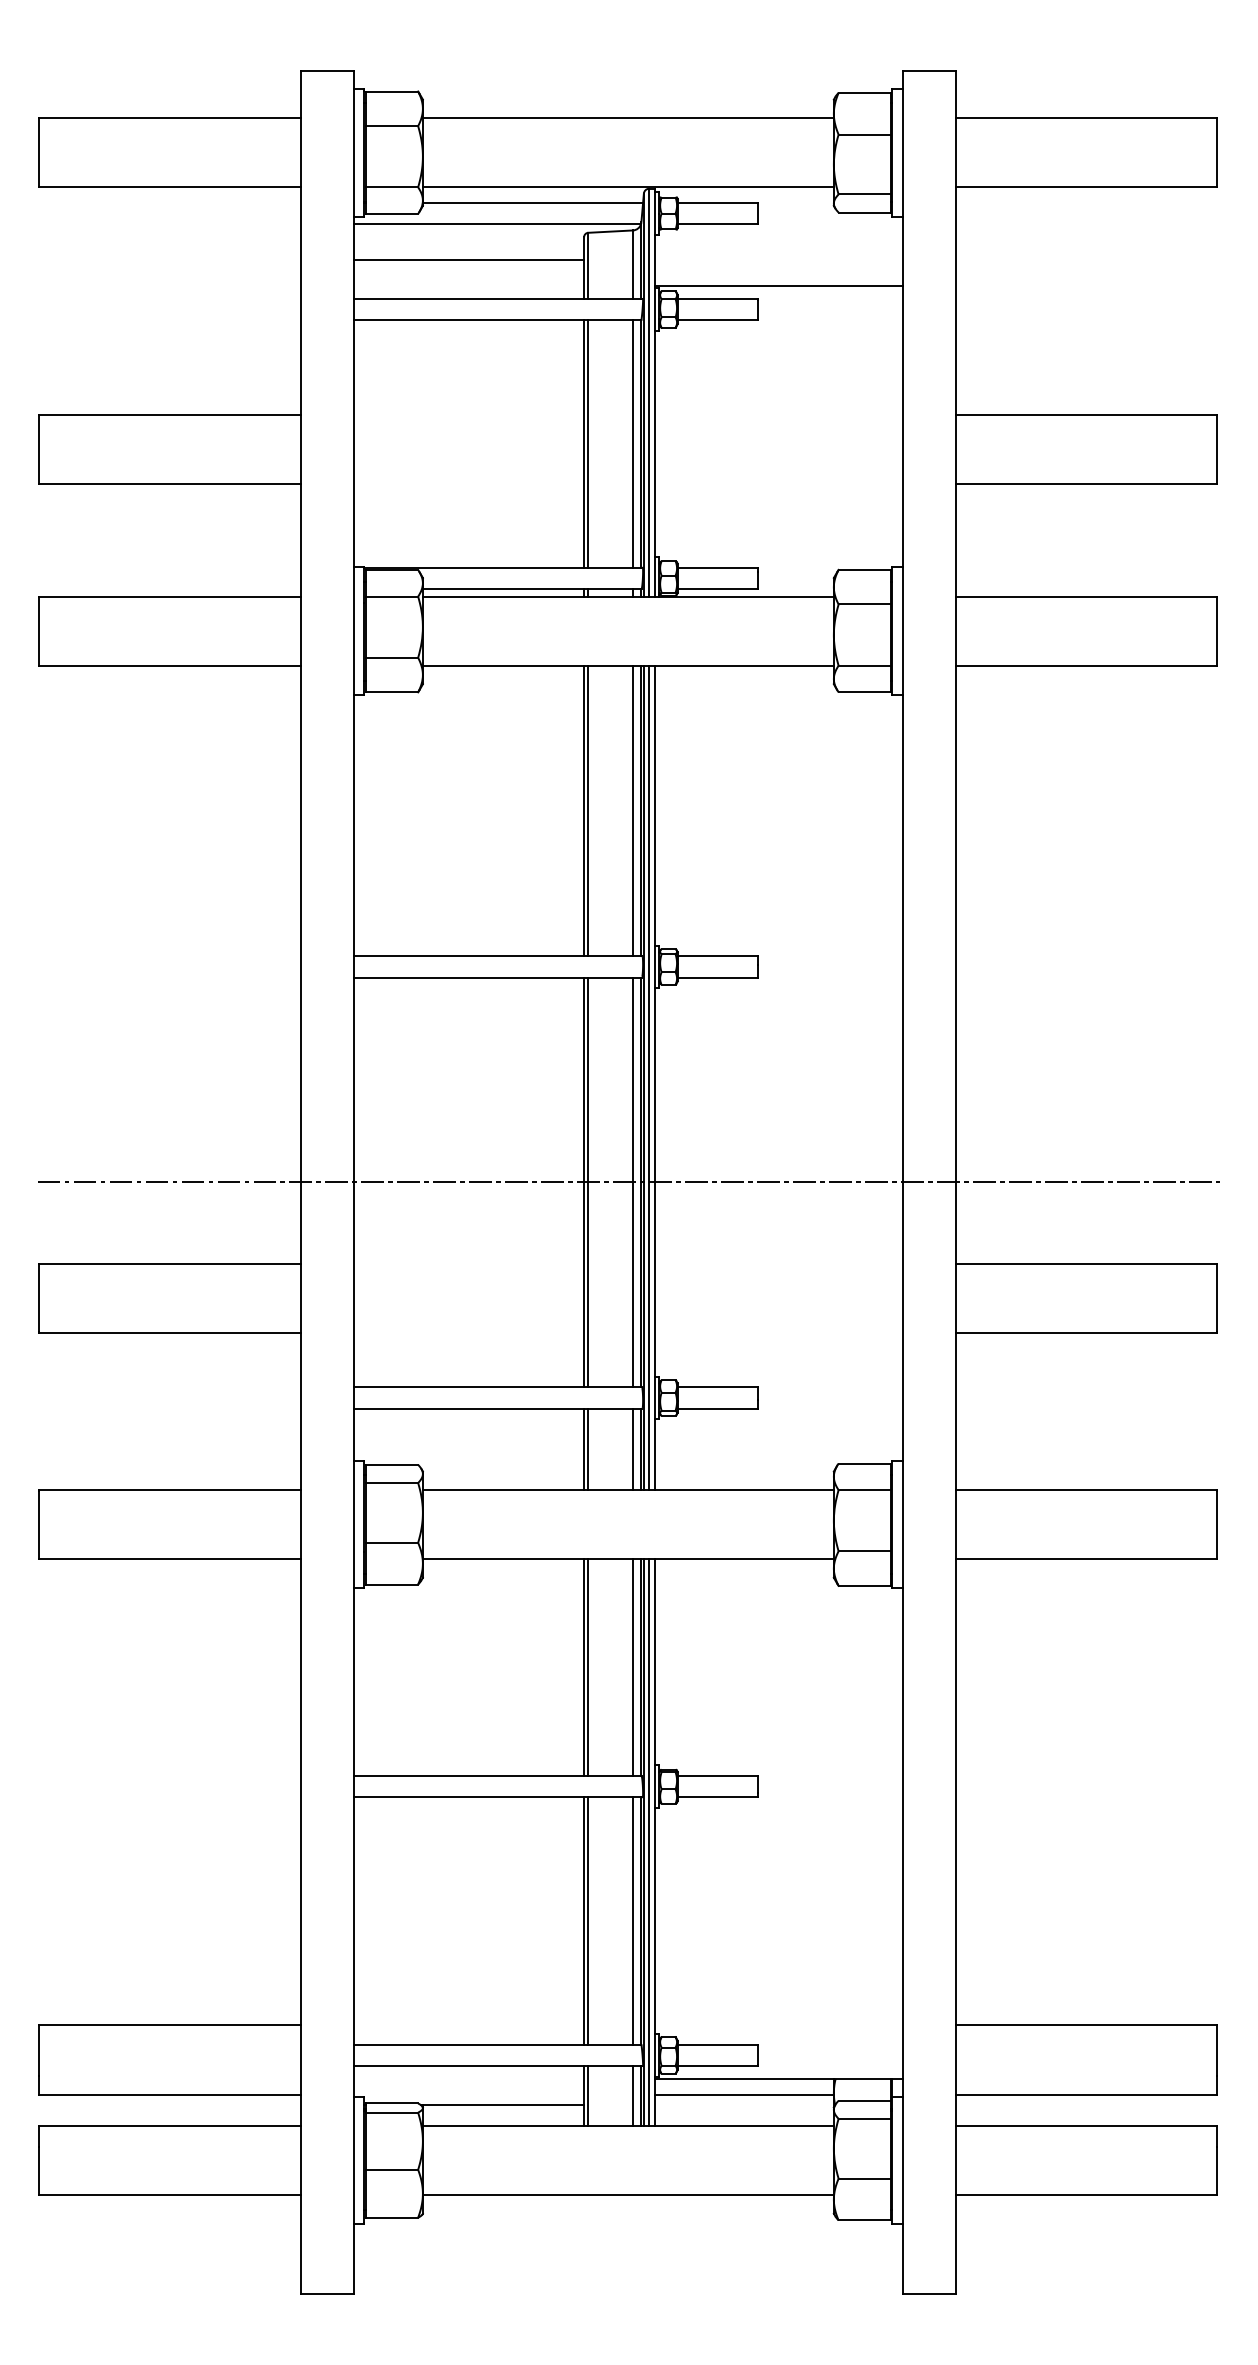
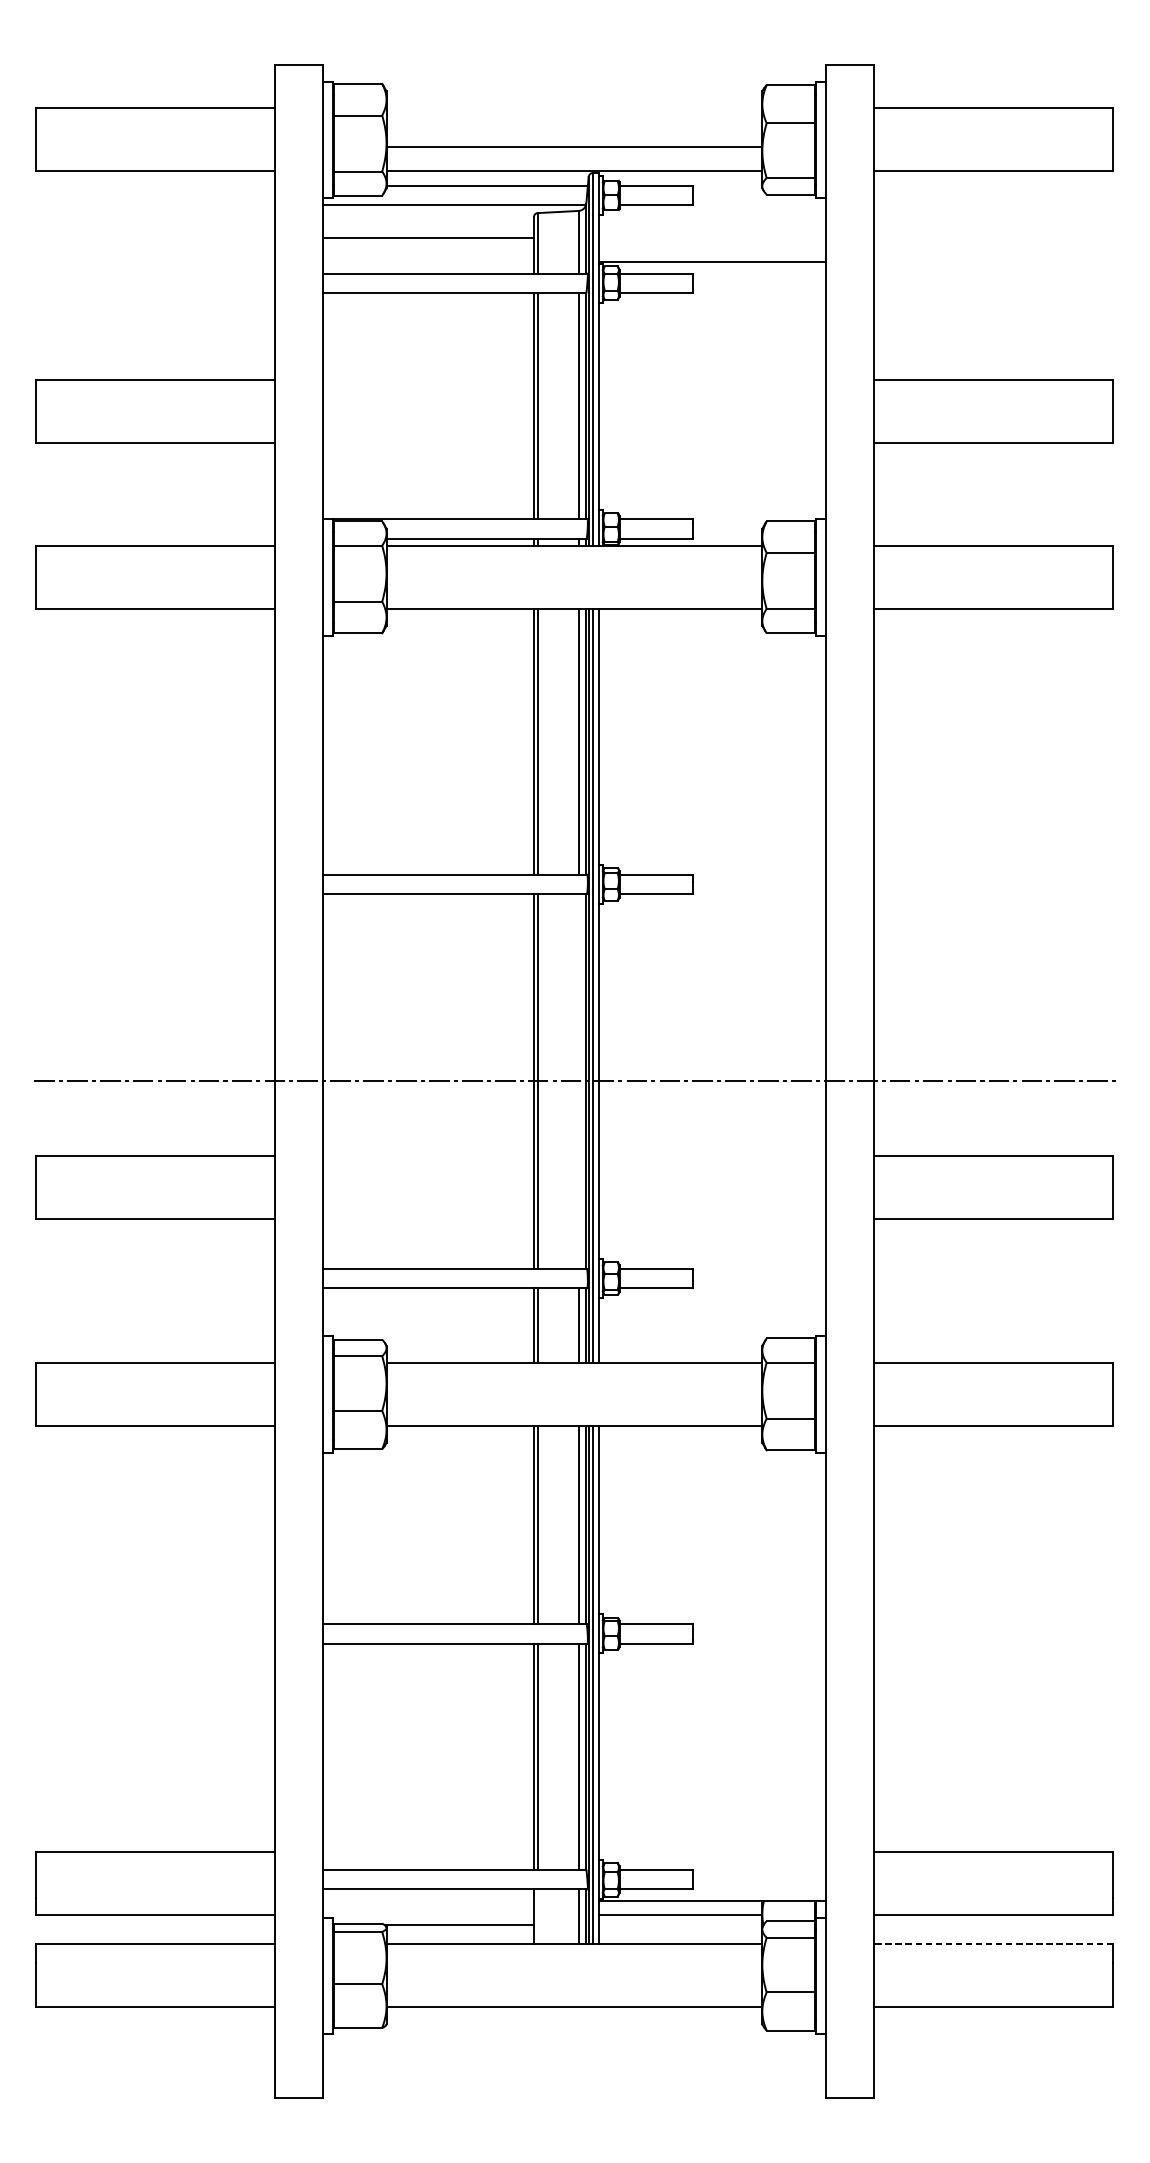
line: (627, 118) -> (573, 146), moved
line: (633, 1182) -> (579, 1081), removed
line: (588, 2096) -> (537, 1917), removed
line: (1086, 2126) -> (993, 1944), solid -> dashed

